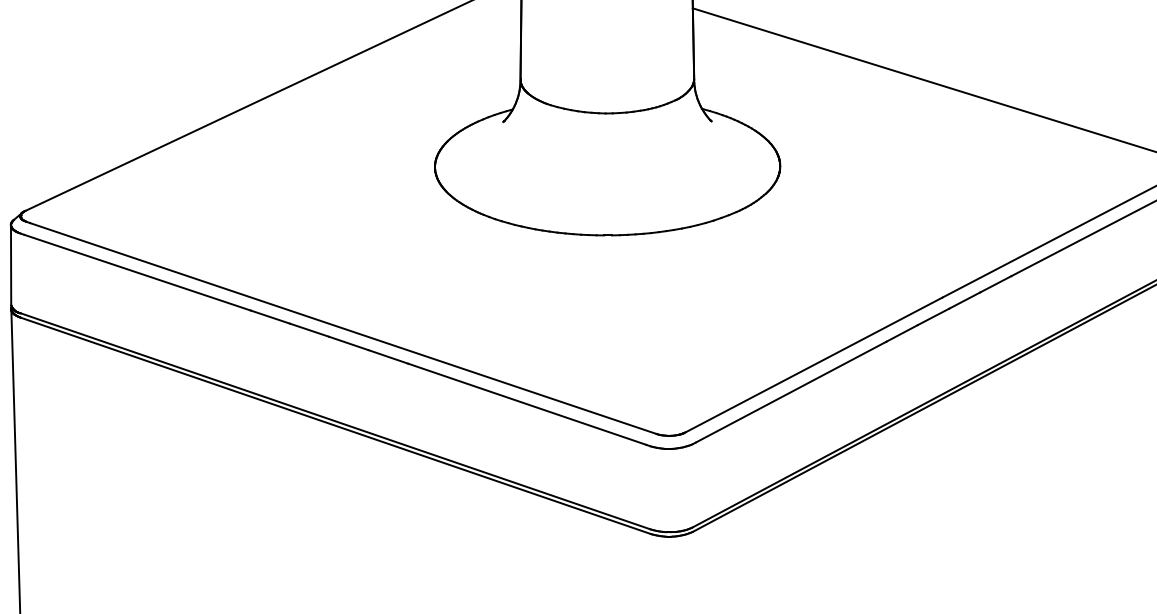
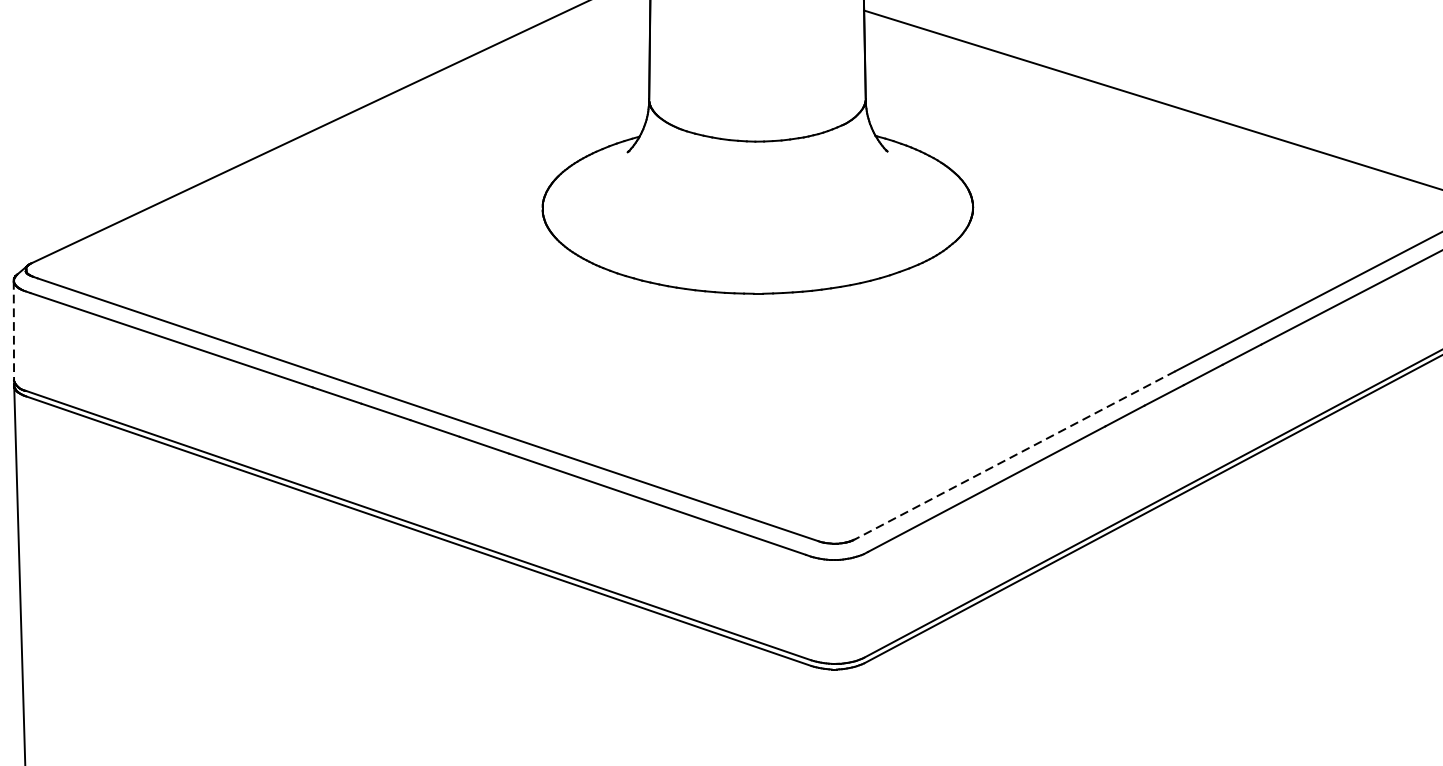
line: (11, 264) -> (14, 329), solid -> dashed
line: (813, 365) -> (1014, 455), solid -> dashed

